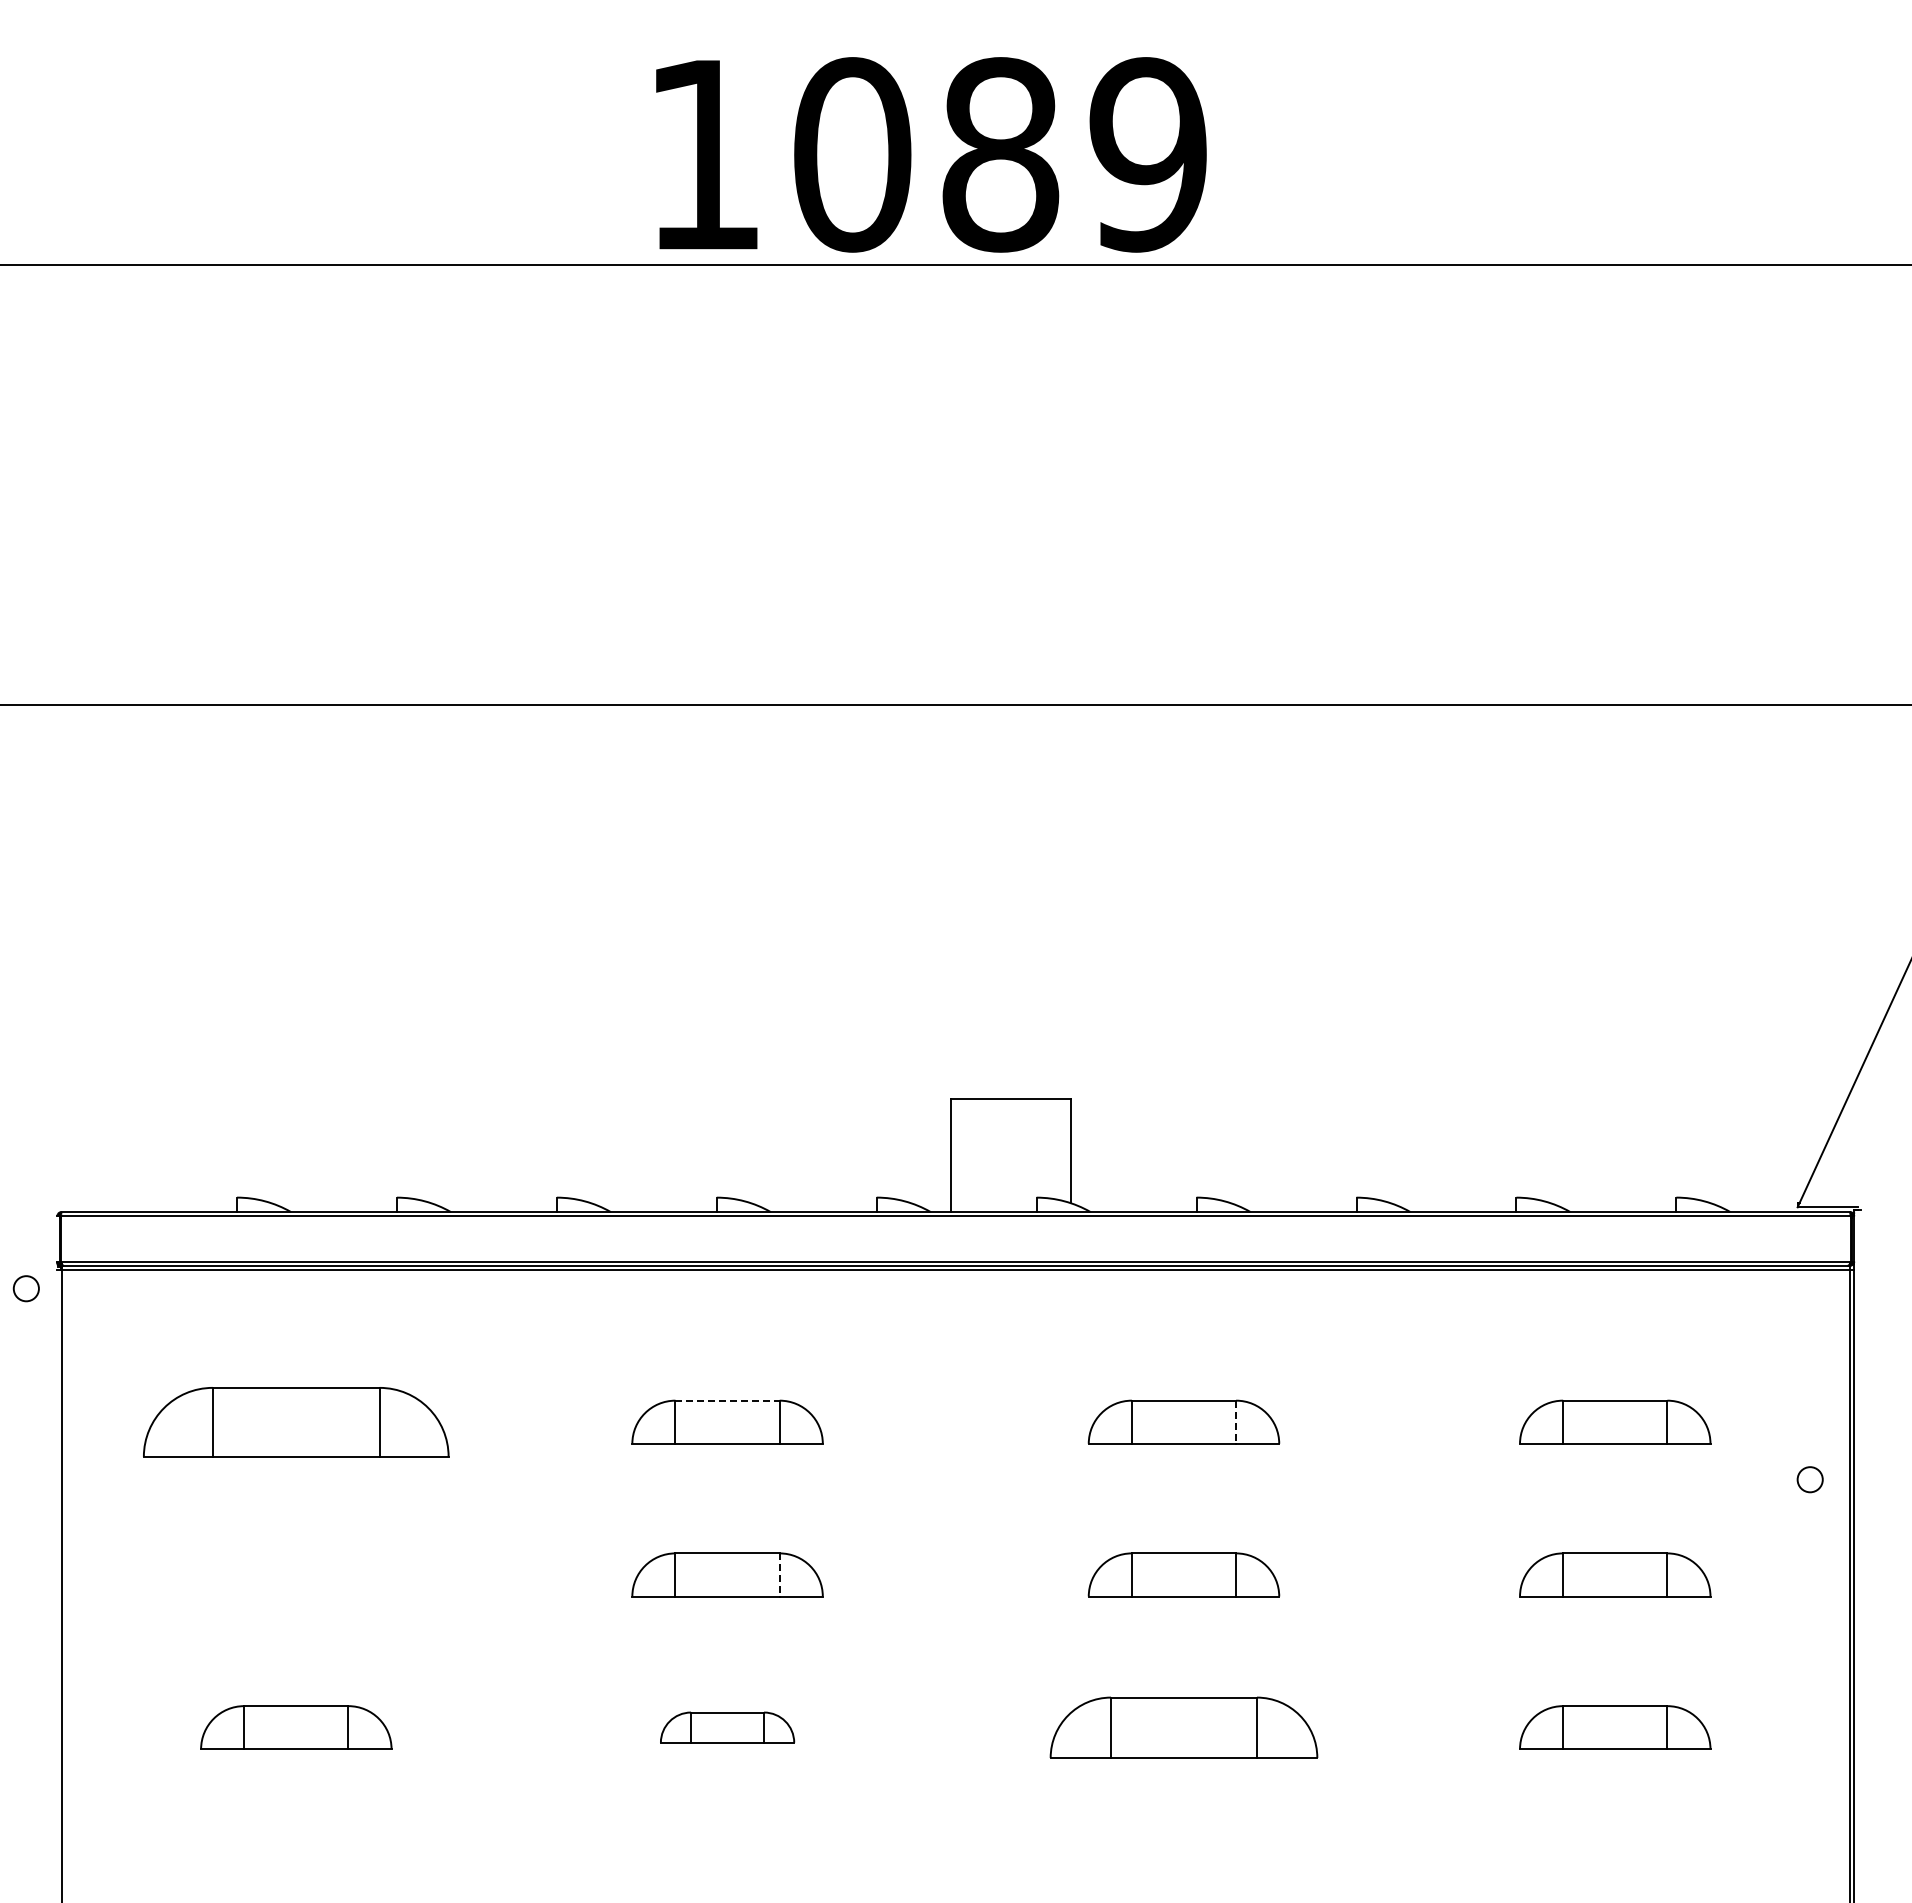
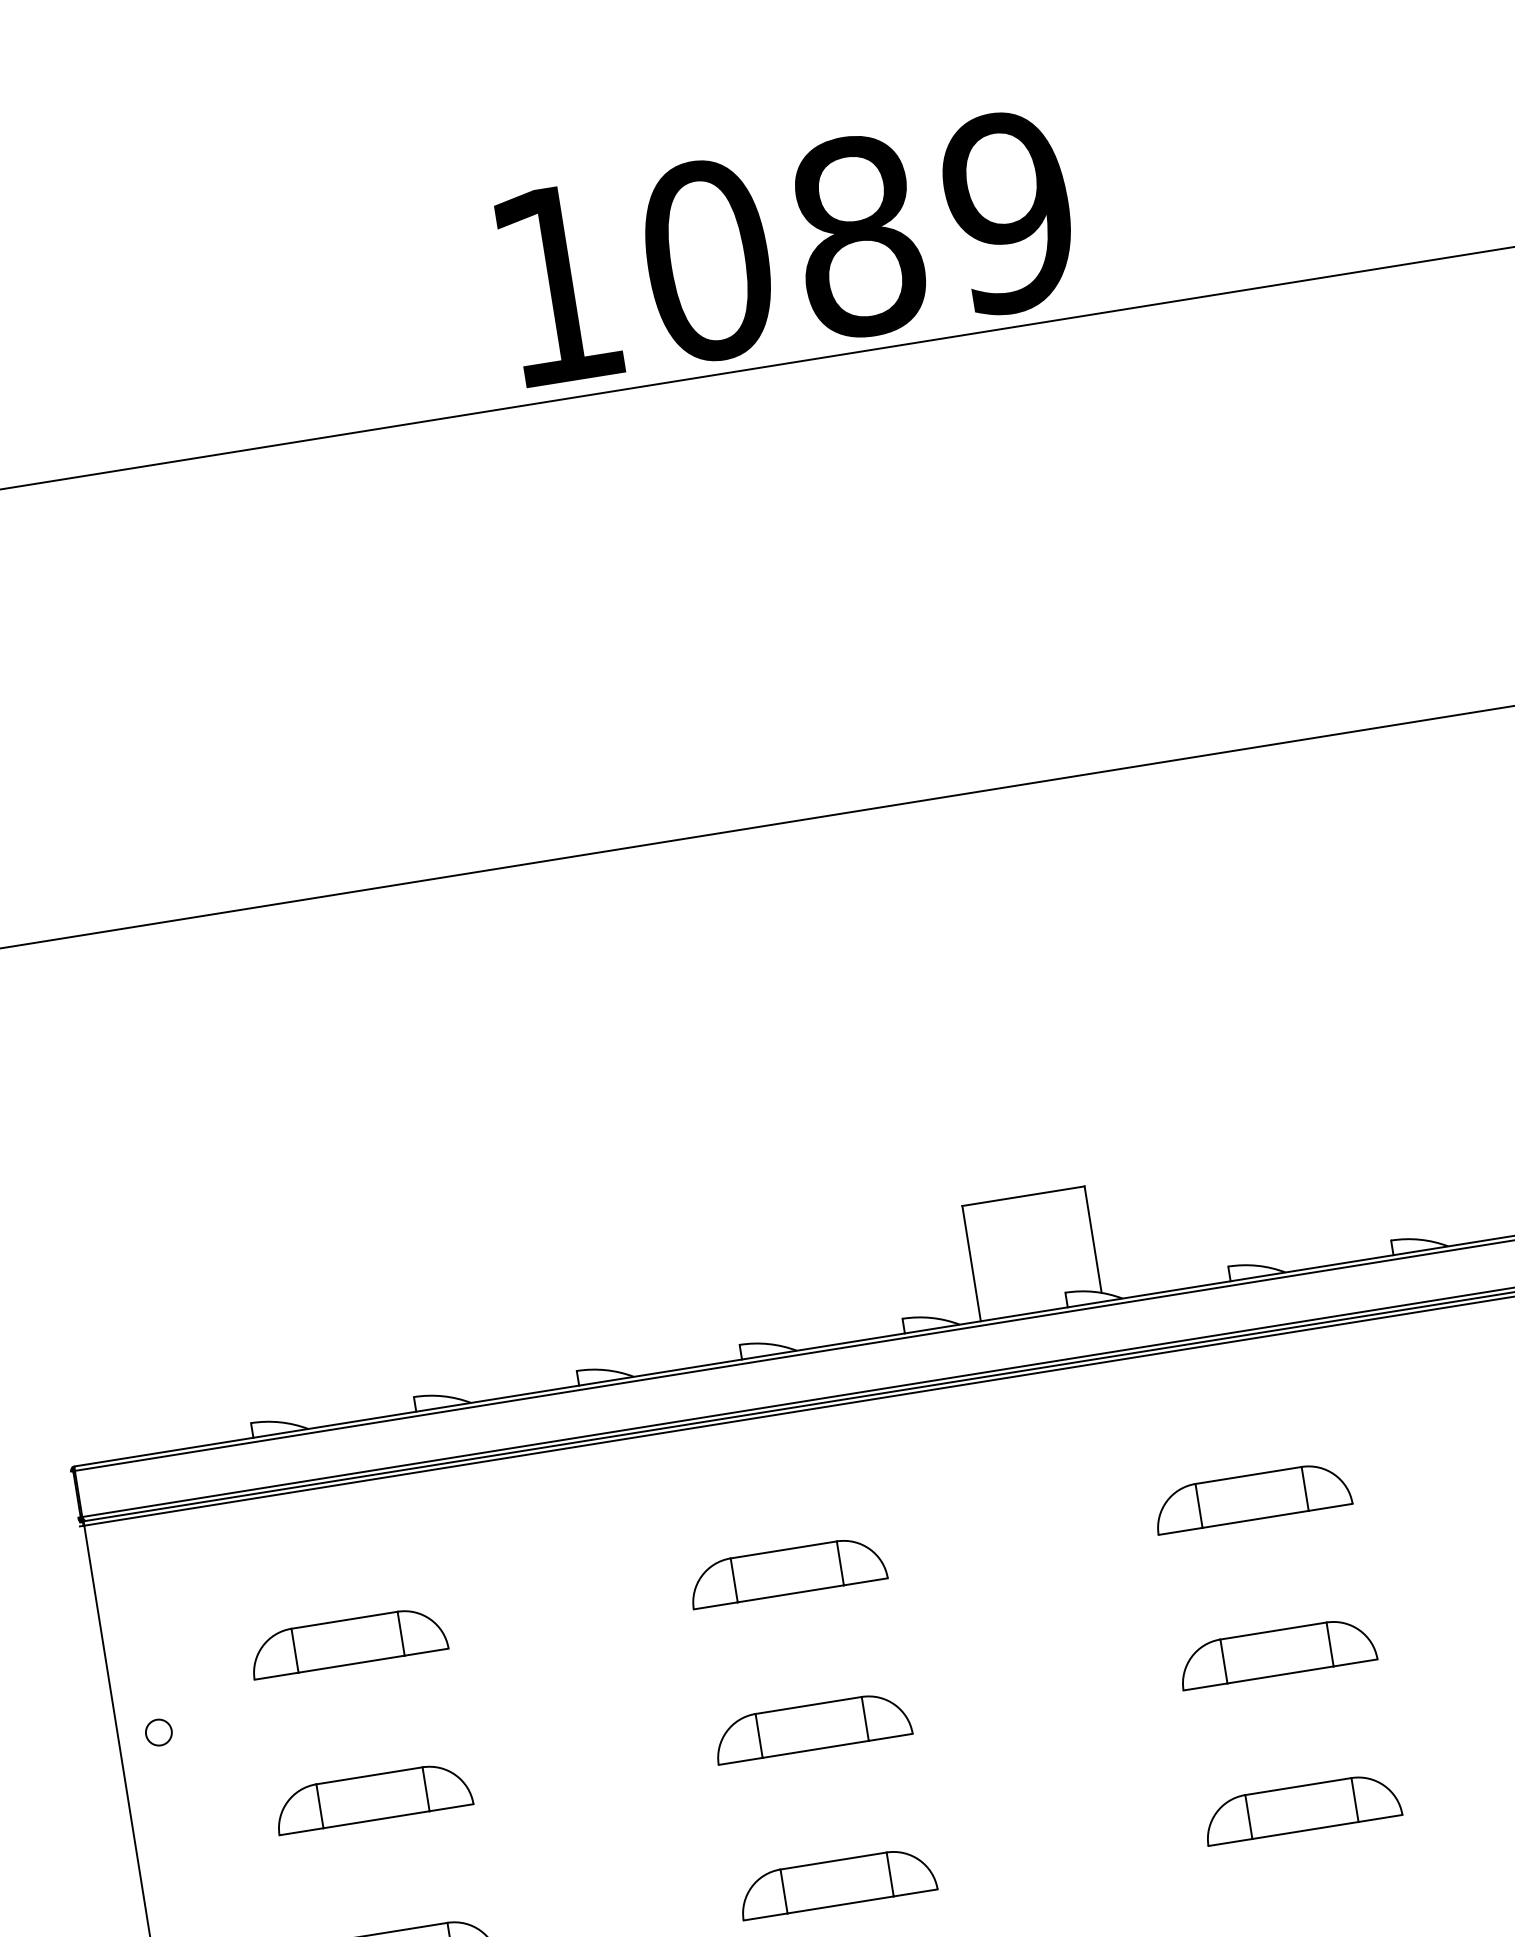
circle: (25, 1288) -> (157, 1732), moved
line: (728, 1400) -> (784, 1549), dashed -> solid
part: (296, 1421) -> (348, 1641), size x0.62
line: (1236, 1422) -> (1305, 1489), dashed -> solid
part: (296, 1574) -> (373, 1797), added
line: (779, 1574) -> (865, 1718), dashed -> solid
part: (727, 1727) -> (837, 1882), size x1.43
part: (1183, 1727) -> (1301, 1808), size x0.71

